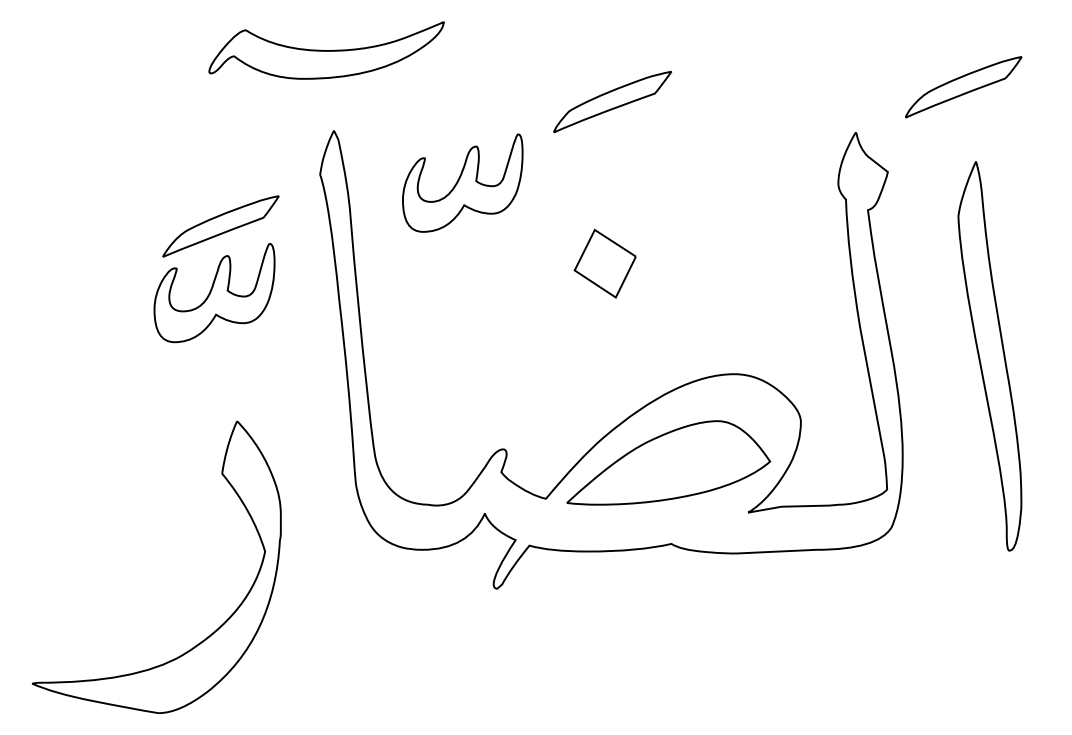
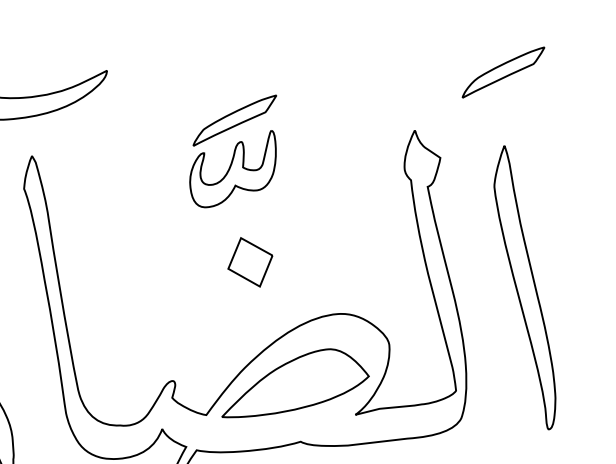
part: (963, 87) -> (503, 72), moved
part: (462, 182) -> (233, 169), moved
part: (604, 263) -> (249, 262), moved

